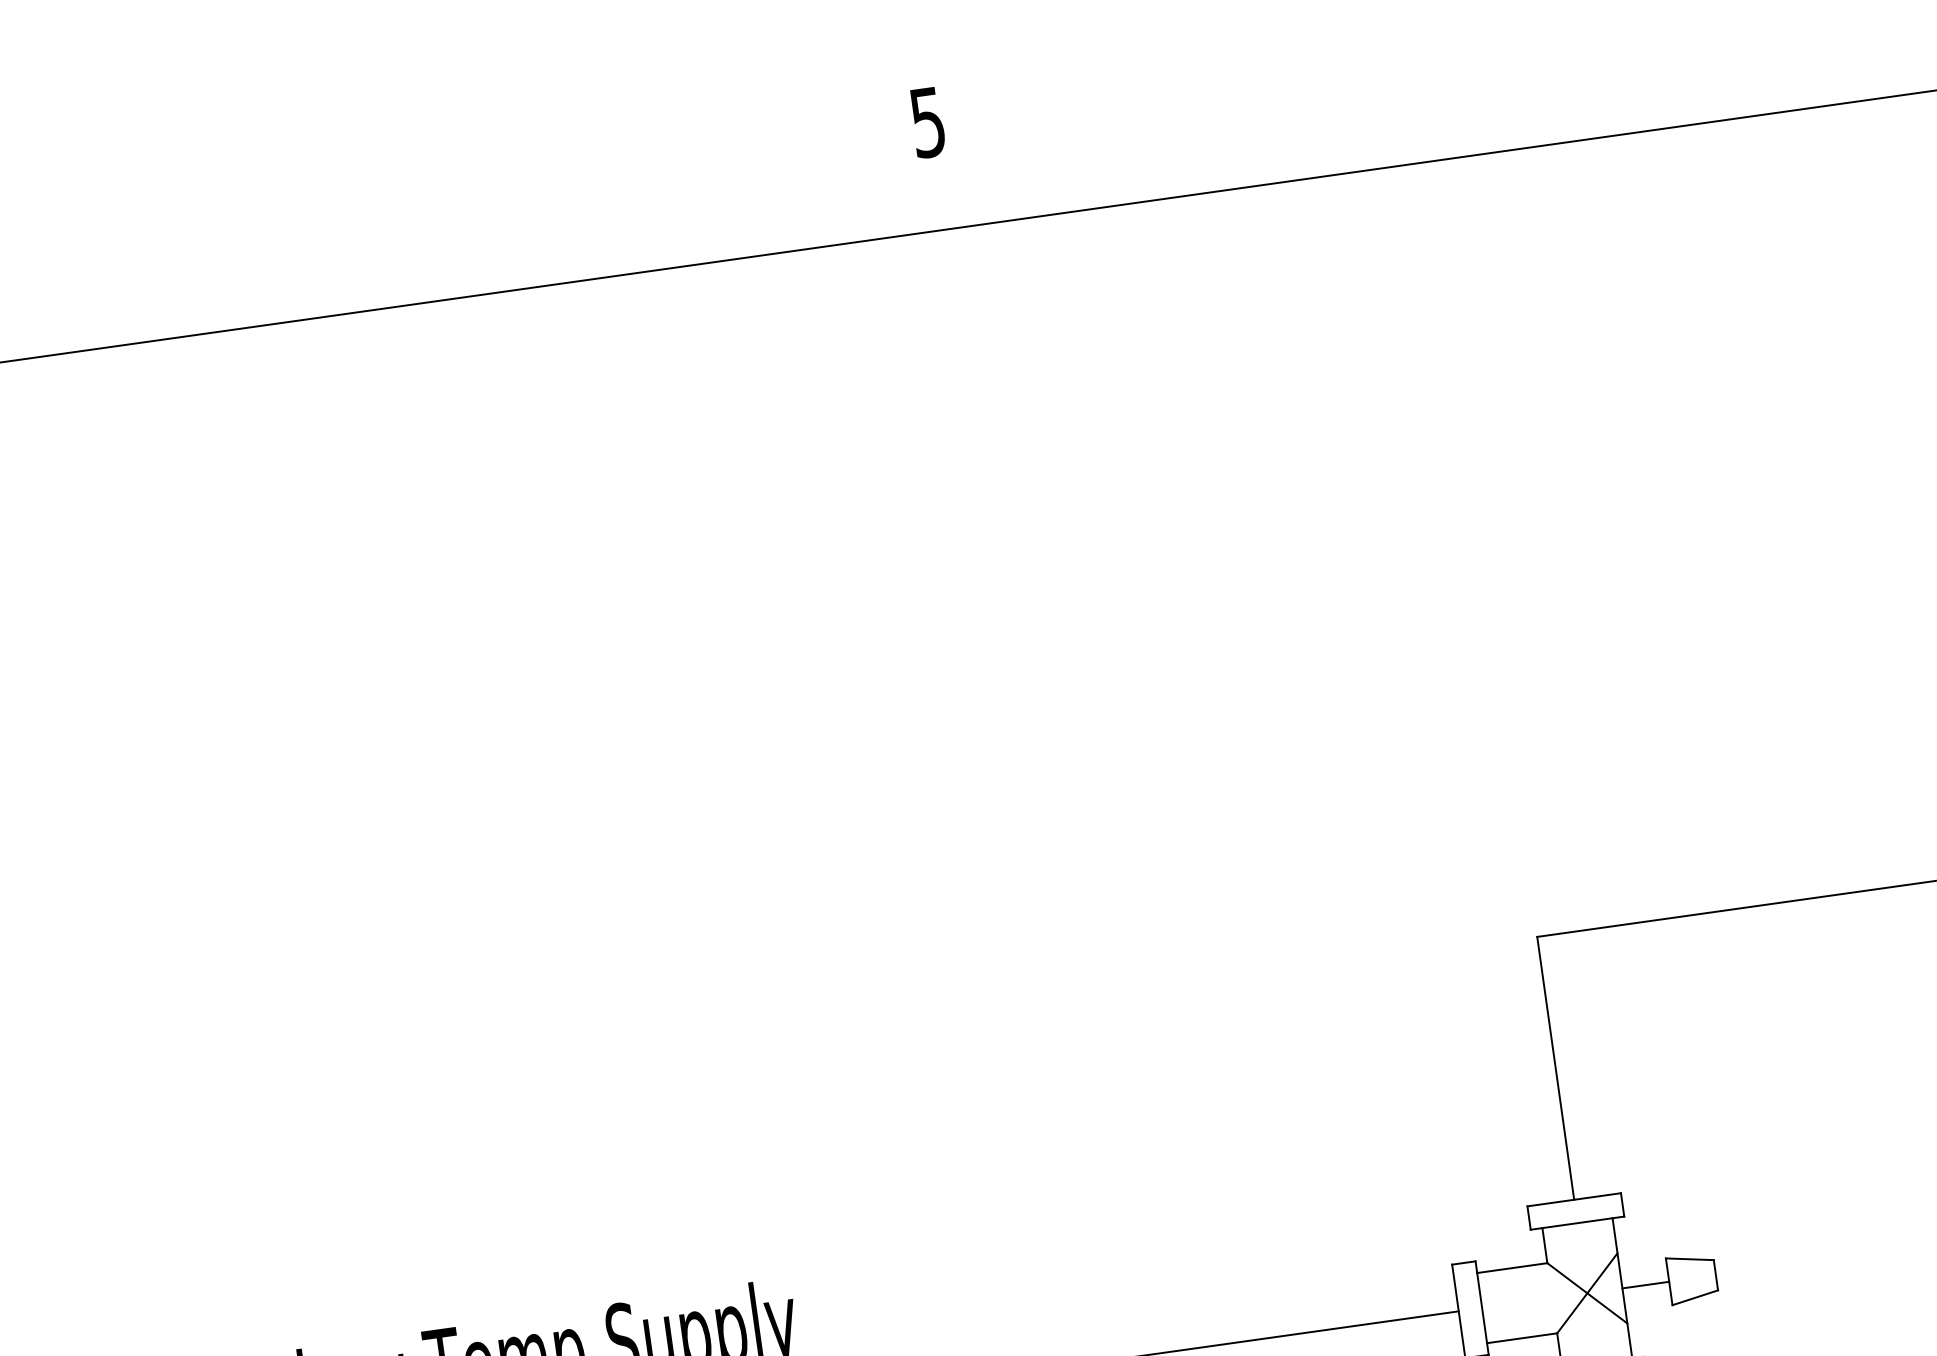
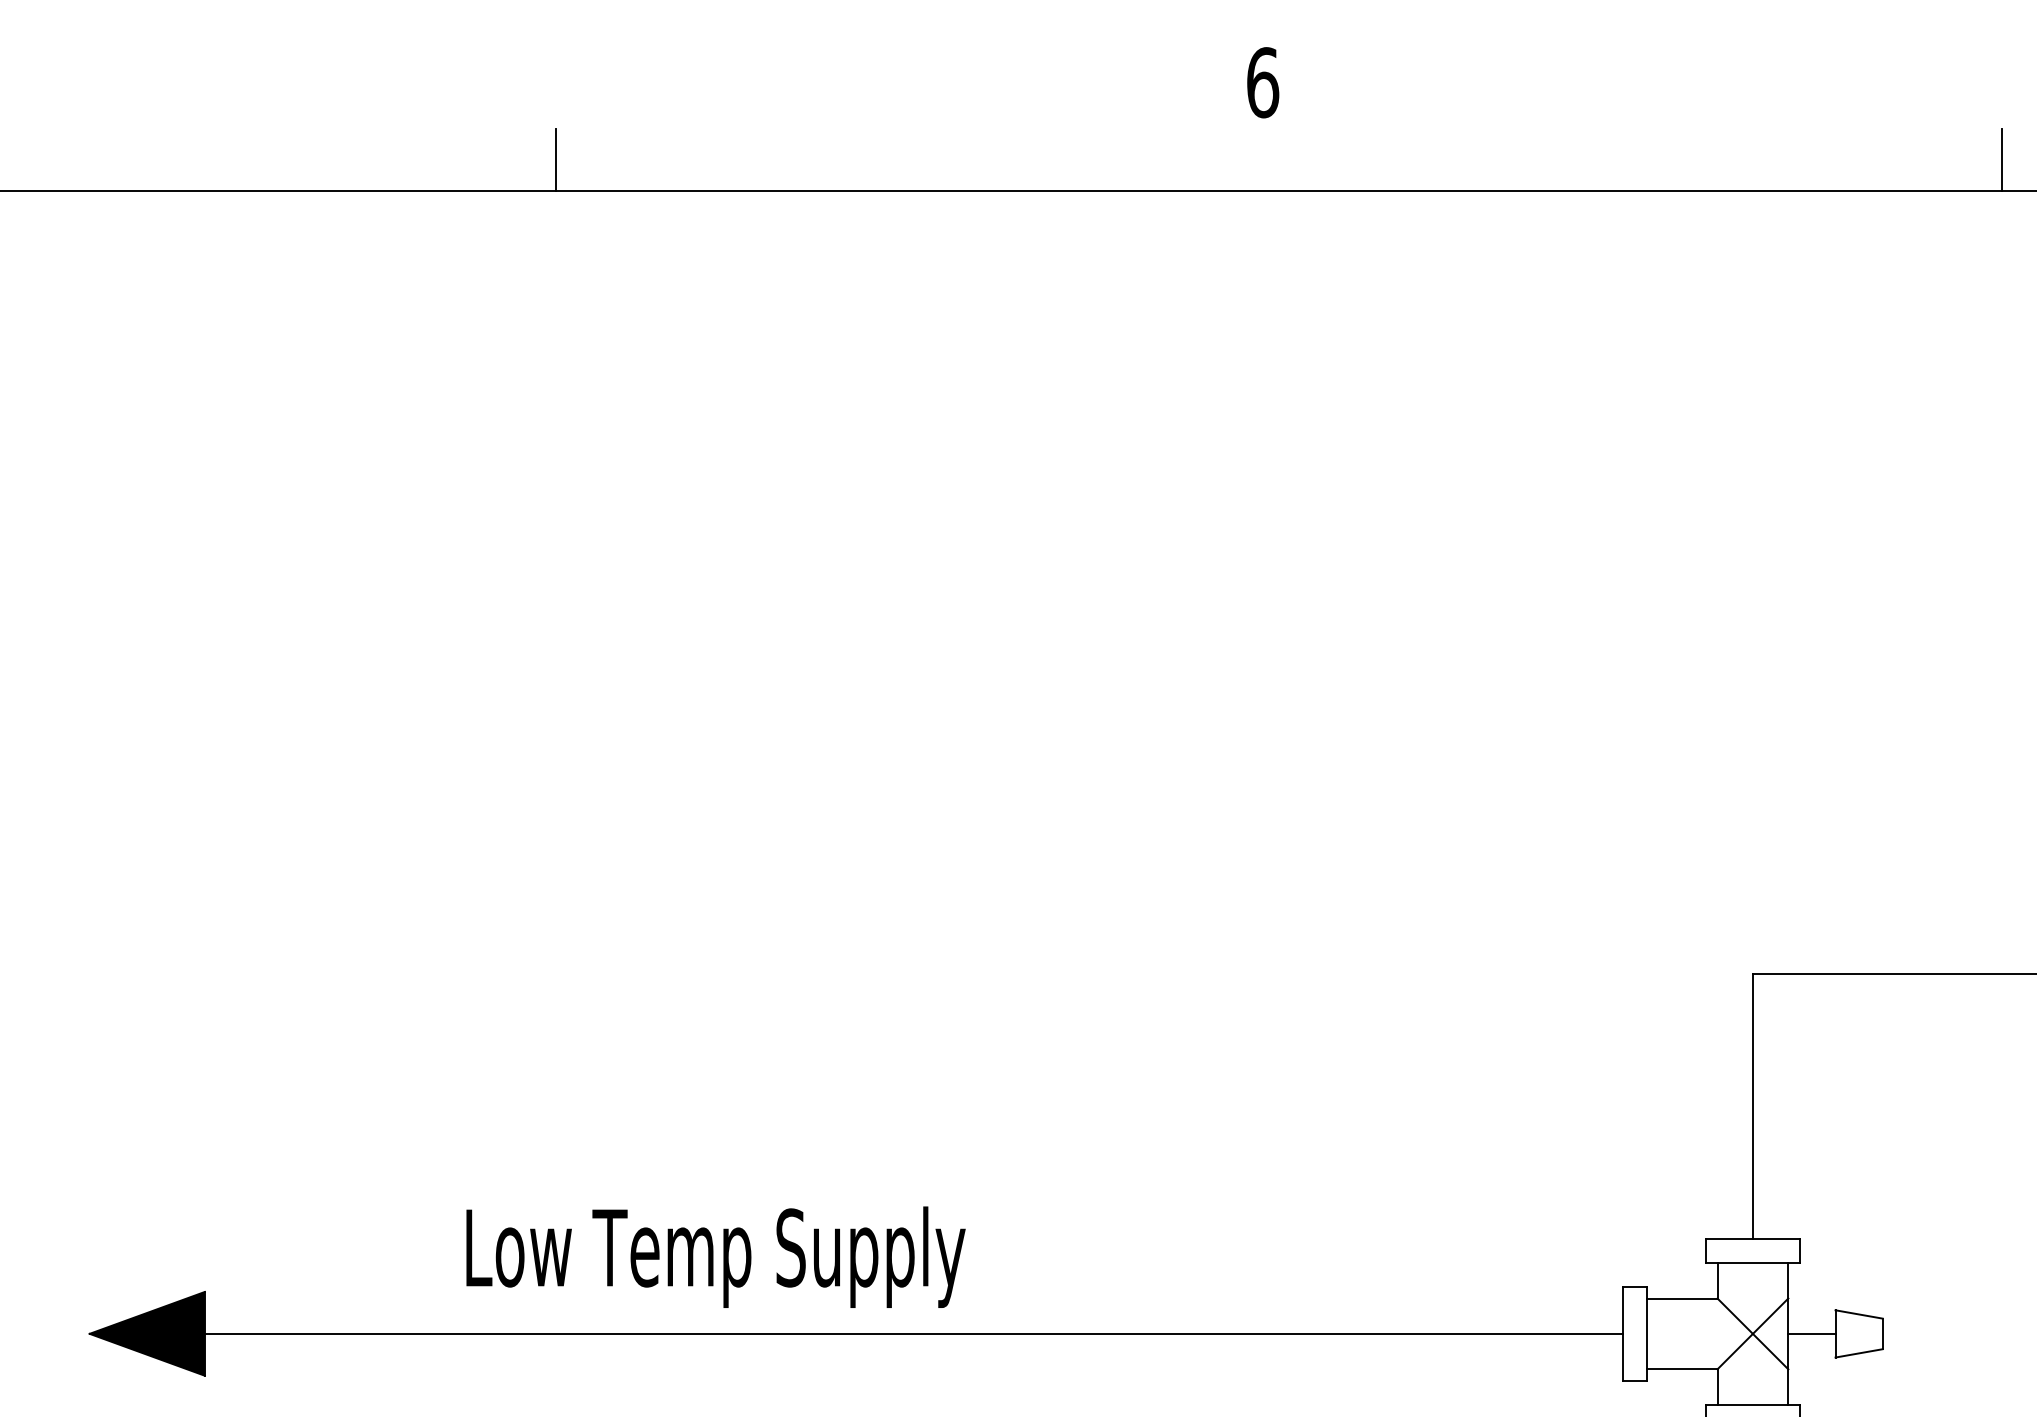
line: (1671, 96) -> (2002, 160), added
text: (928, 122) -> (1263, 82), 5 -> 6
line: (238, 297) -> (555, 160), added

